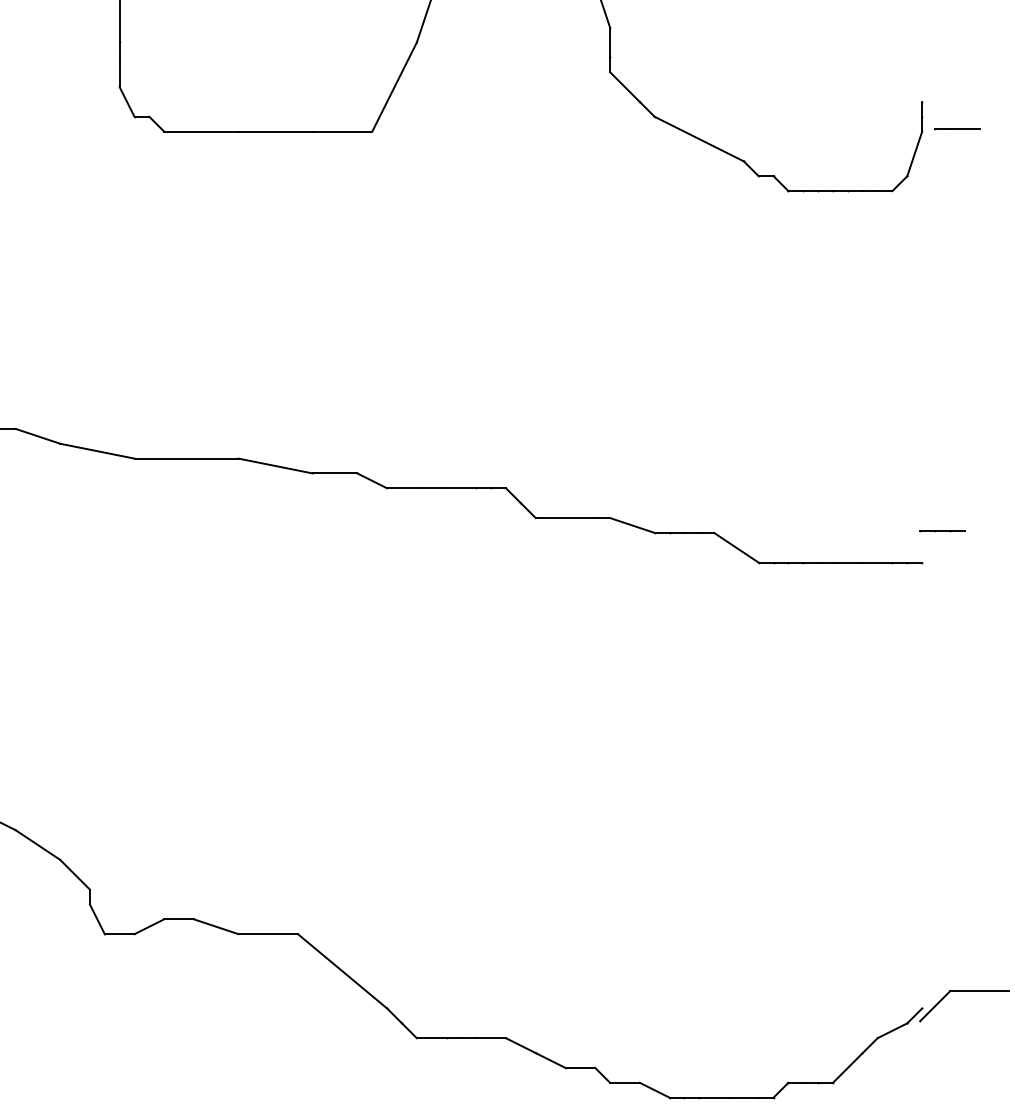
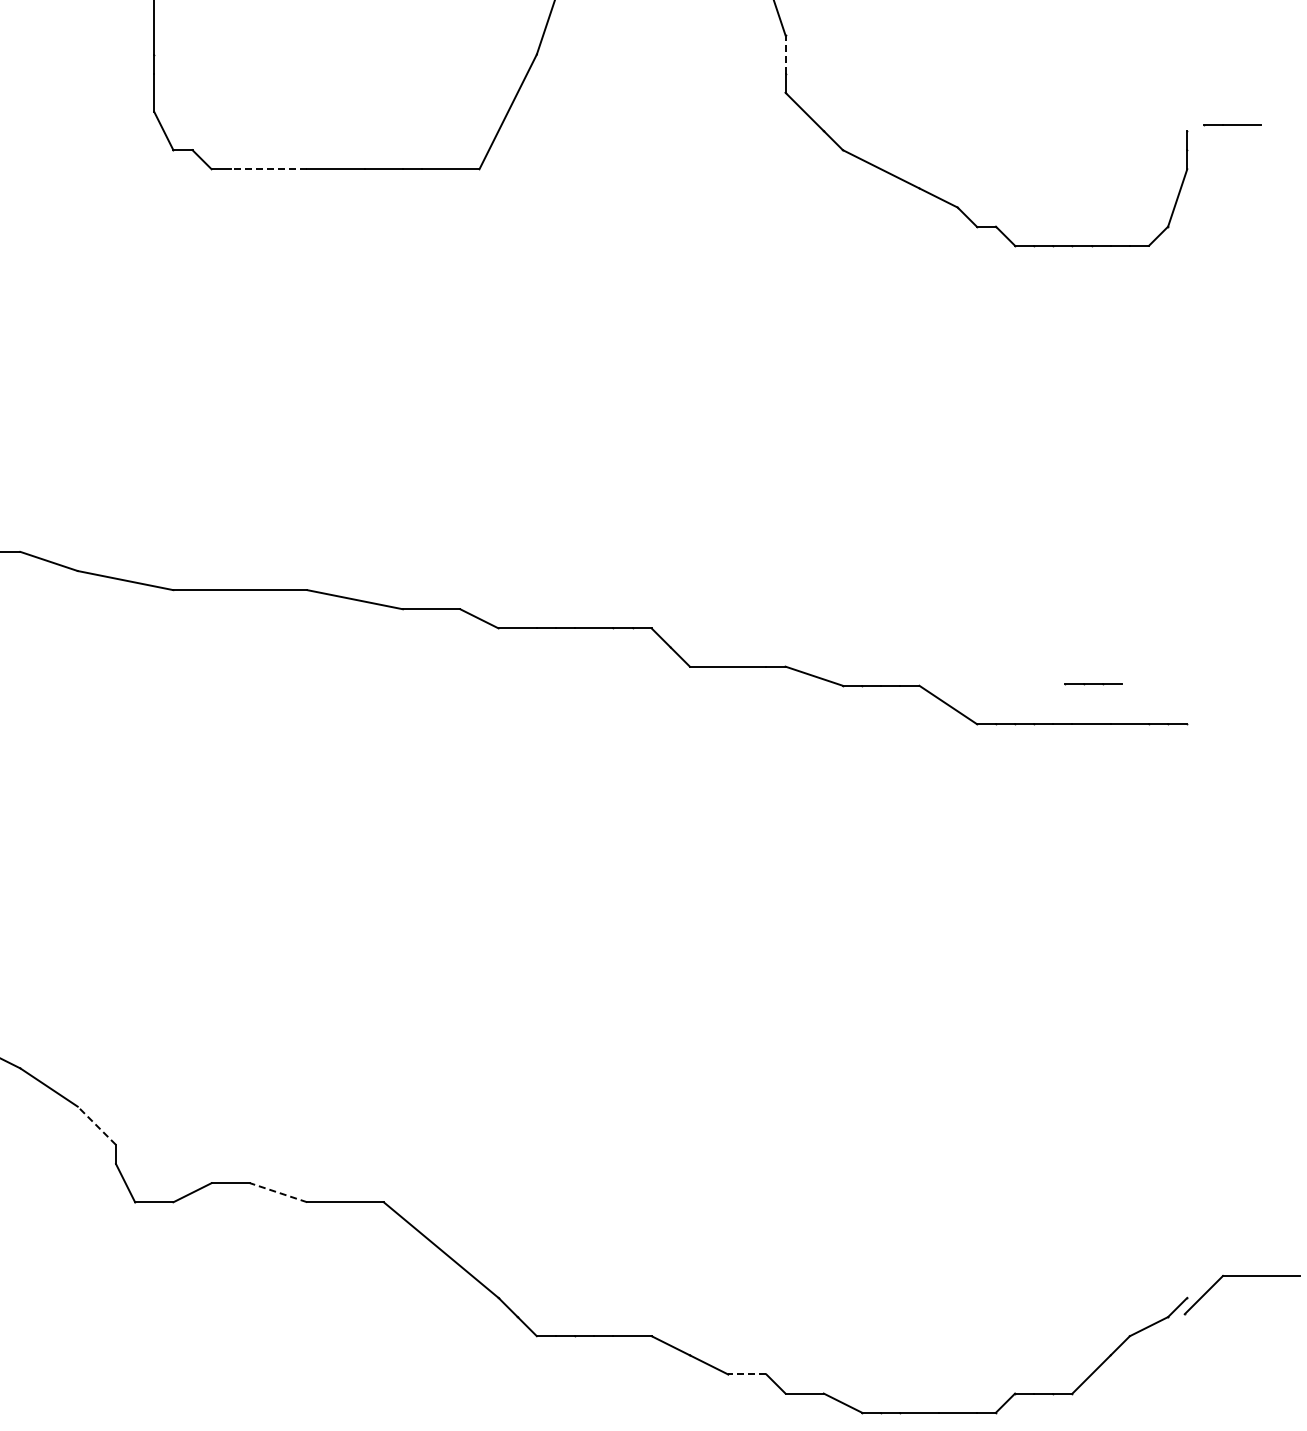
line: (610, 42) -> (785, 54), solid -> dashed
line: (957, 129) -> (1232, 125), moved
line: (208, 131) -> (268, 169), solid -> dashed
line: (942, 531) -> (1093, 684), moved
line: (74, 874) -> (96, 1125), solid -> dashed
line: (216, 926) -> (278, 1192), solid -> dashed
line: (579, 1067) -> (746, 1374), solid -> dashed

